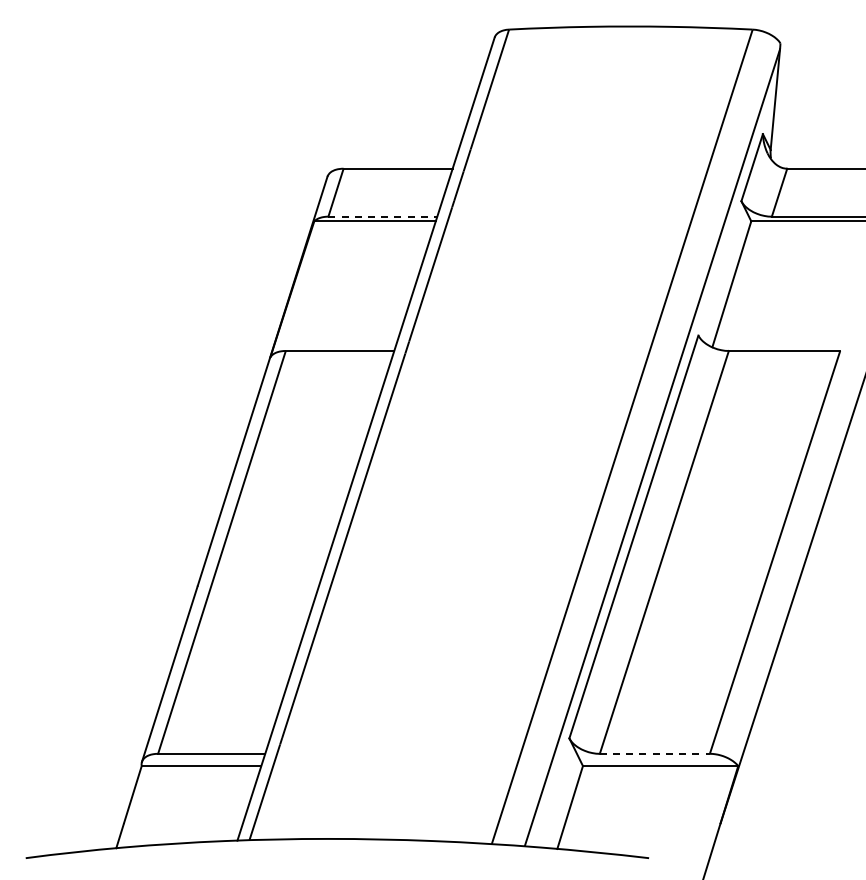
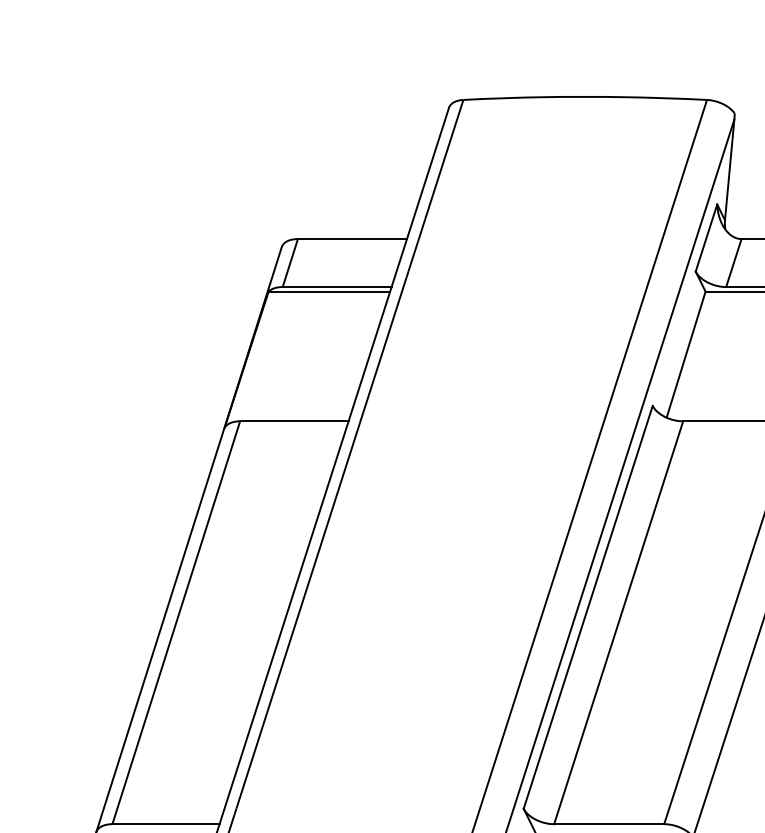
line: (383, 216) -> (337, 286), dashed -> solid
line: (655, 753) -> (609, 823), dashed -> solid

